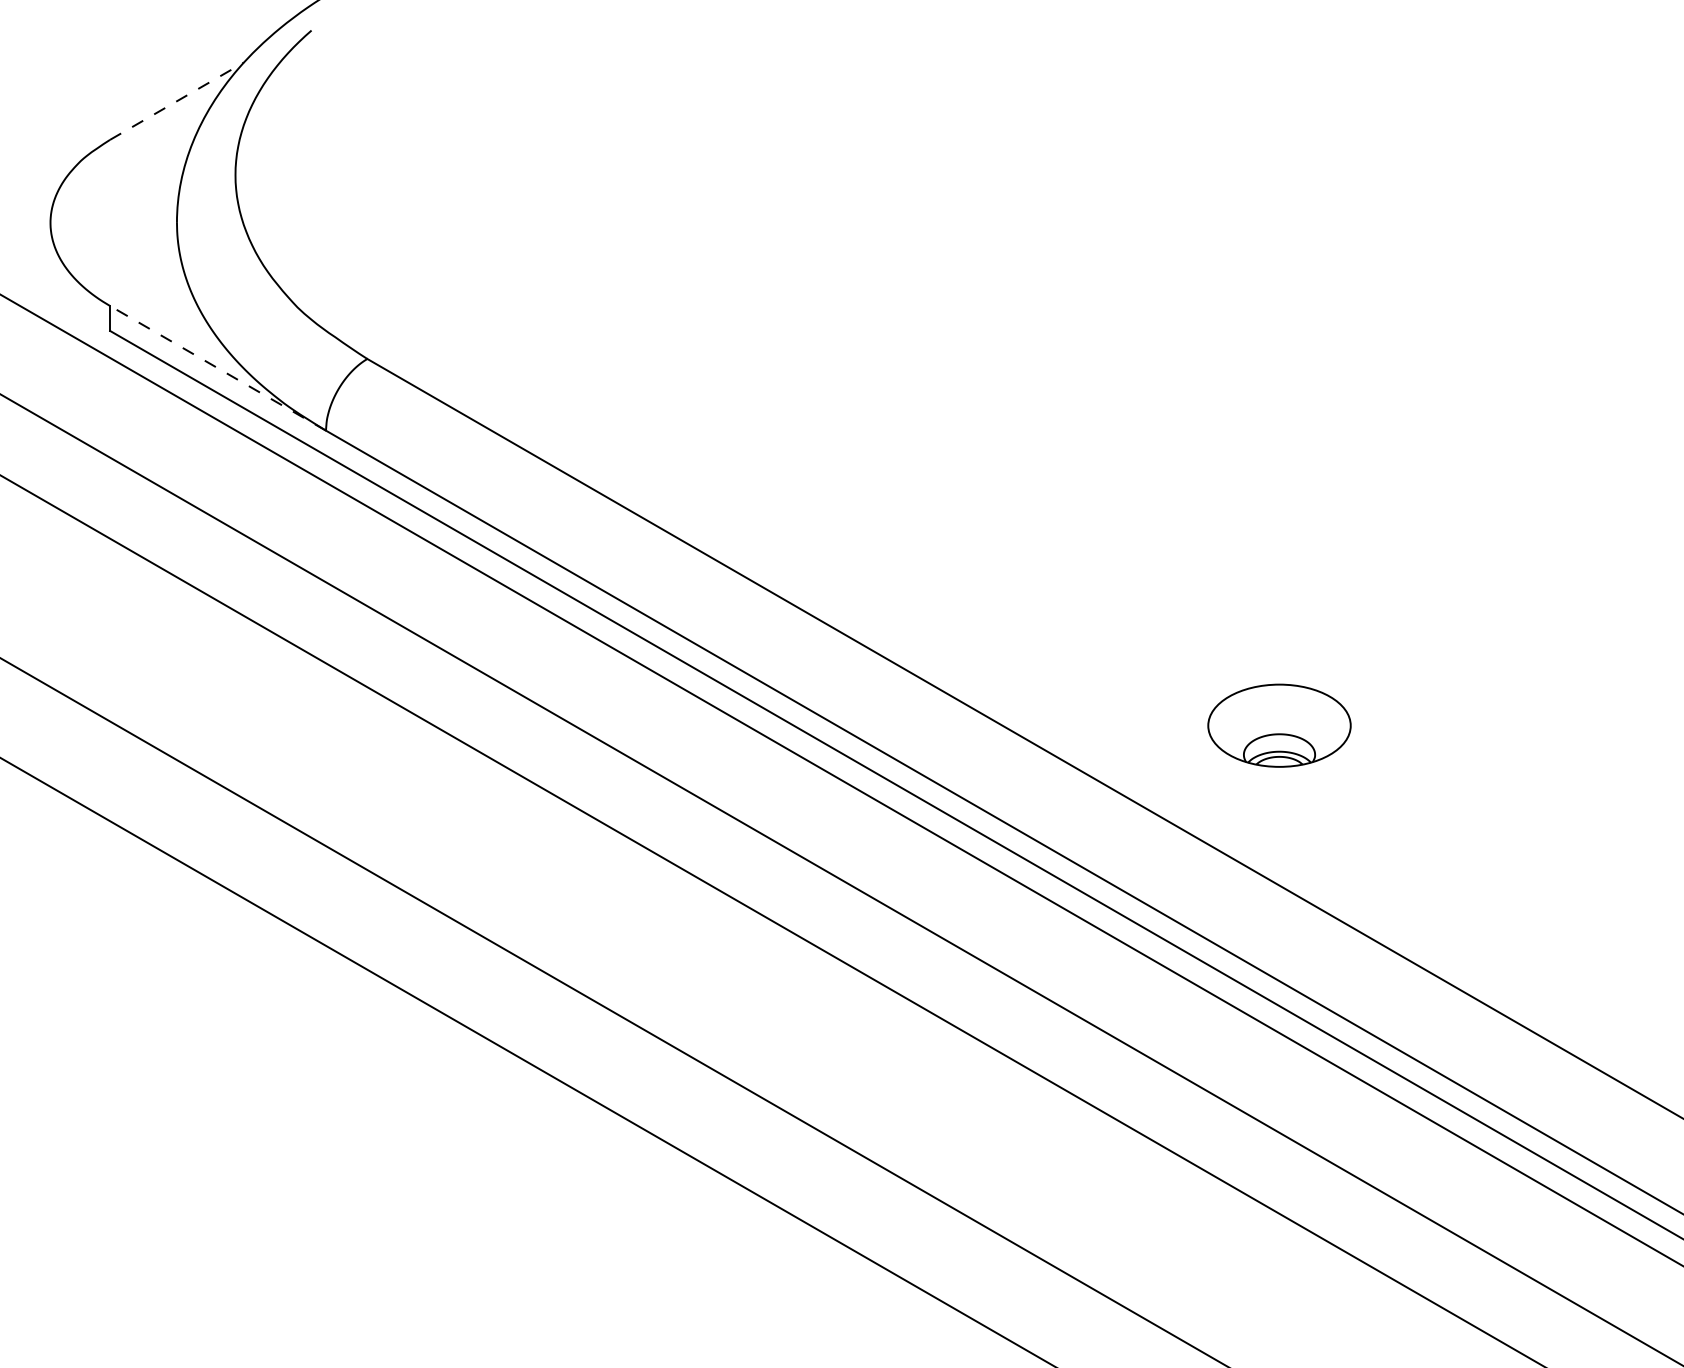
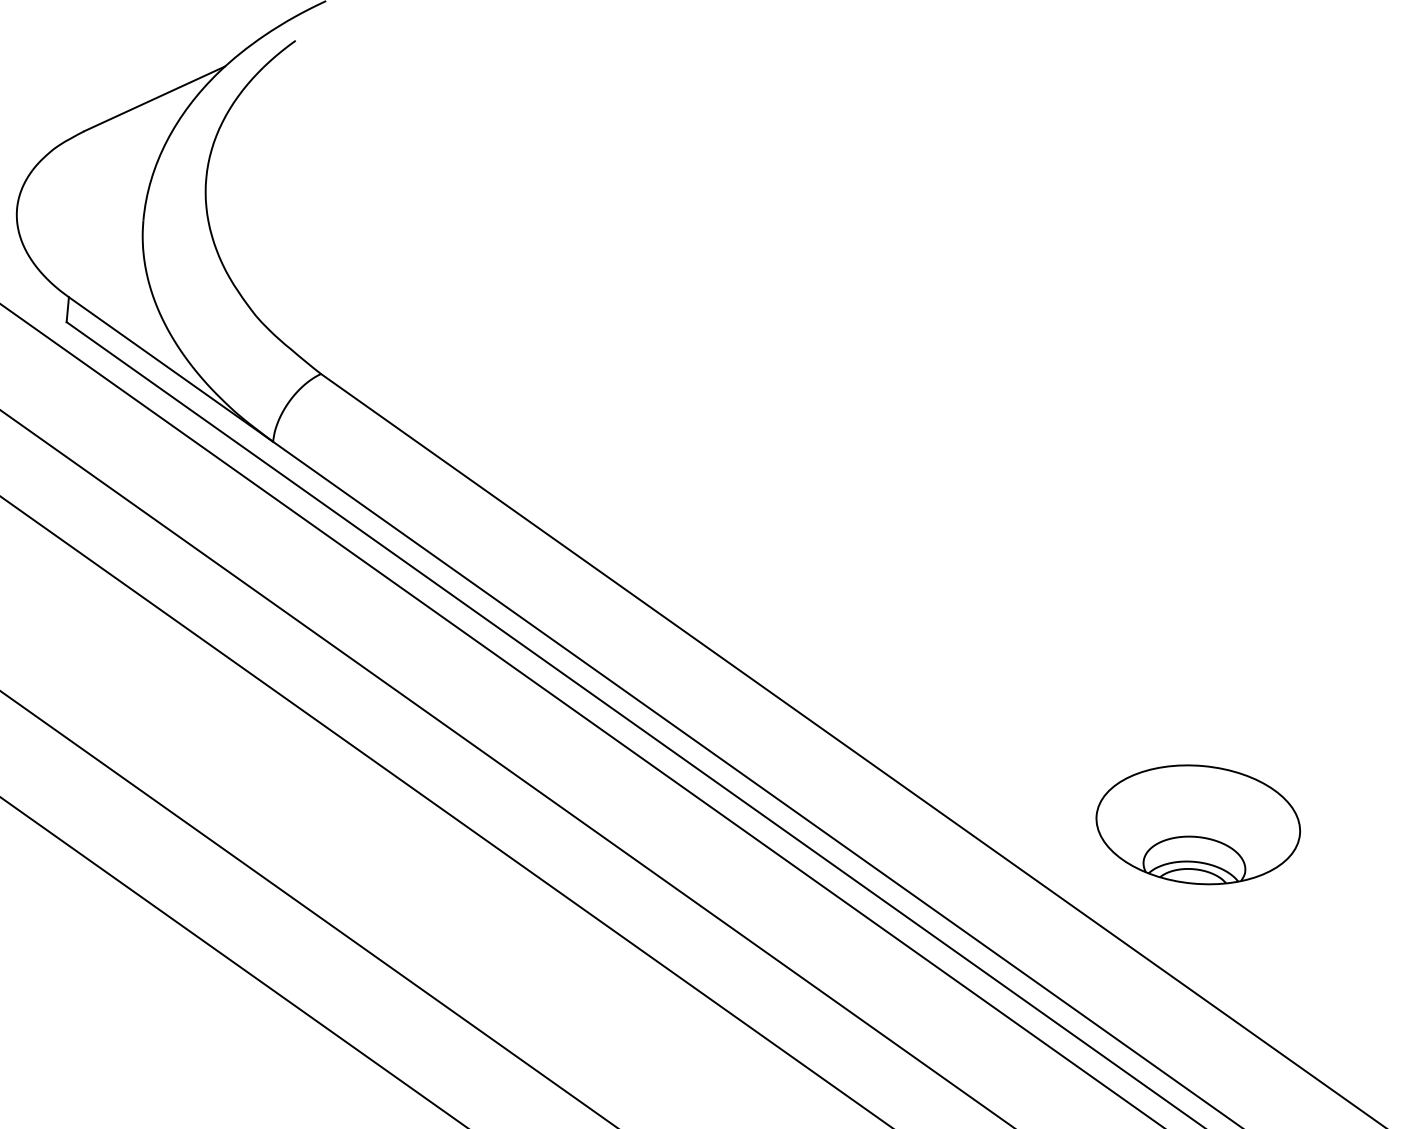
line: (177, 100) -> (155, 98), dashed -> solid
line: (218, 368) -> (171, 369), dashed -> solid
part: (1279, 725) -> (1198, 824), size x1.43

